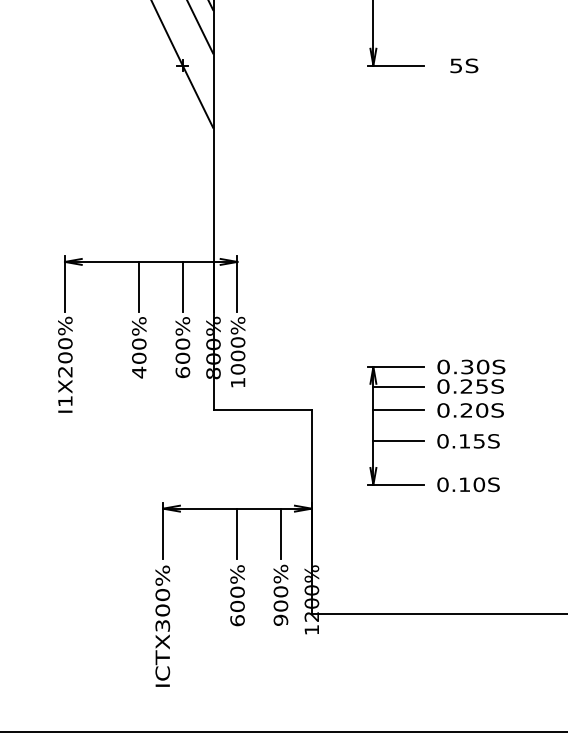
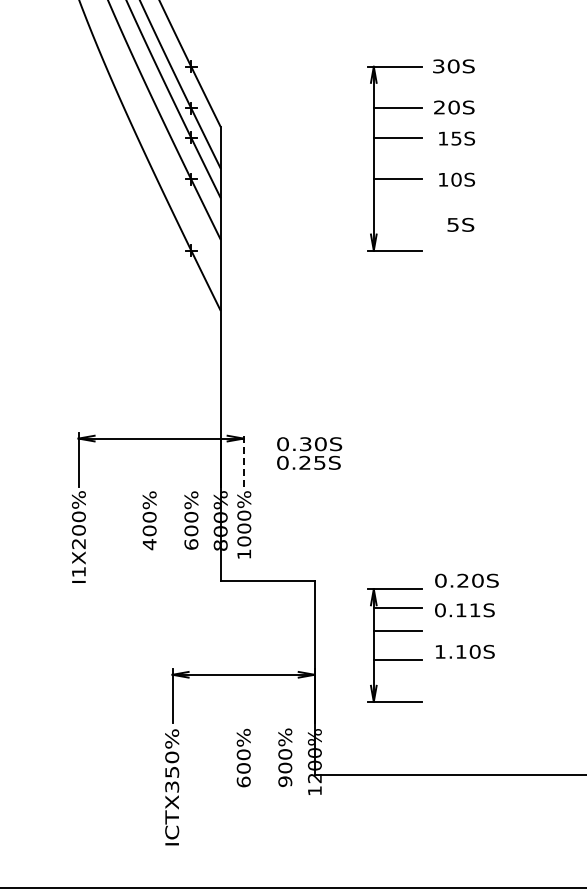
text: (463, 65) -> (460, 224), moved
line: (237, 283) -> (243, 459), solid -> dashed
line: (139, 286) -> (149, 462), removed
line: (182, 286) -> (191, 462), removed
text: (471, 376) -> (309, 453), moved
part: (395, 411) -> (394, 631), moved
text: (479, 441) -> (475, 610), 0.15S -> 0.11S
text: (443, 484) -> (440, 651), 0.10S -> 1.10S
line: (237, 533) -> (243, 698), removed
line: (281, 533) -> (285, 698), removed
text: (163, 609) -> (172, 771), ICTX300% -> ICTX350%

